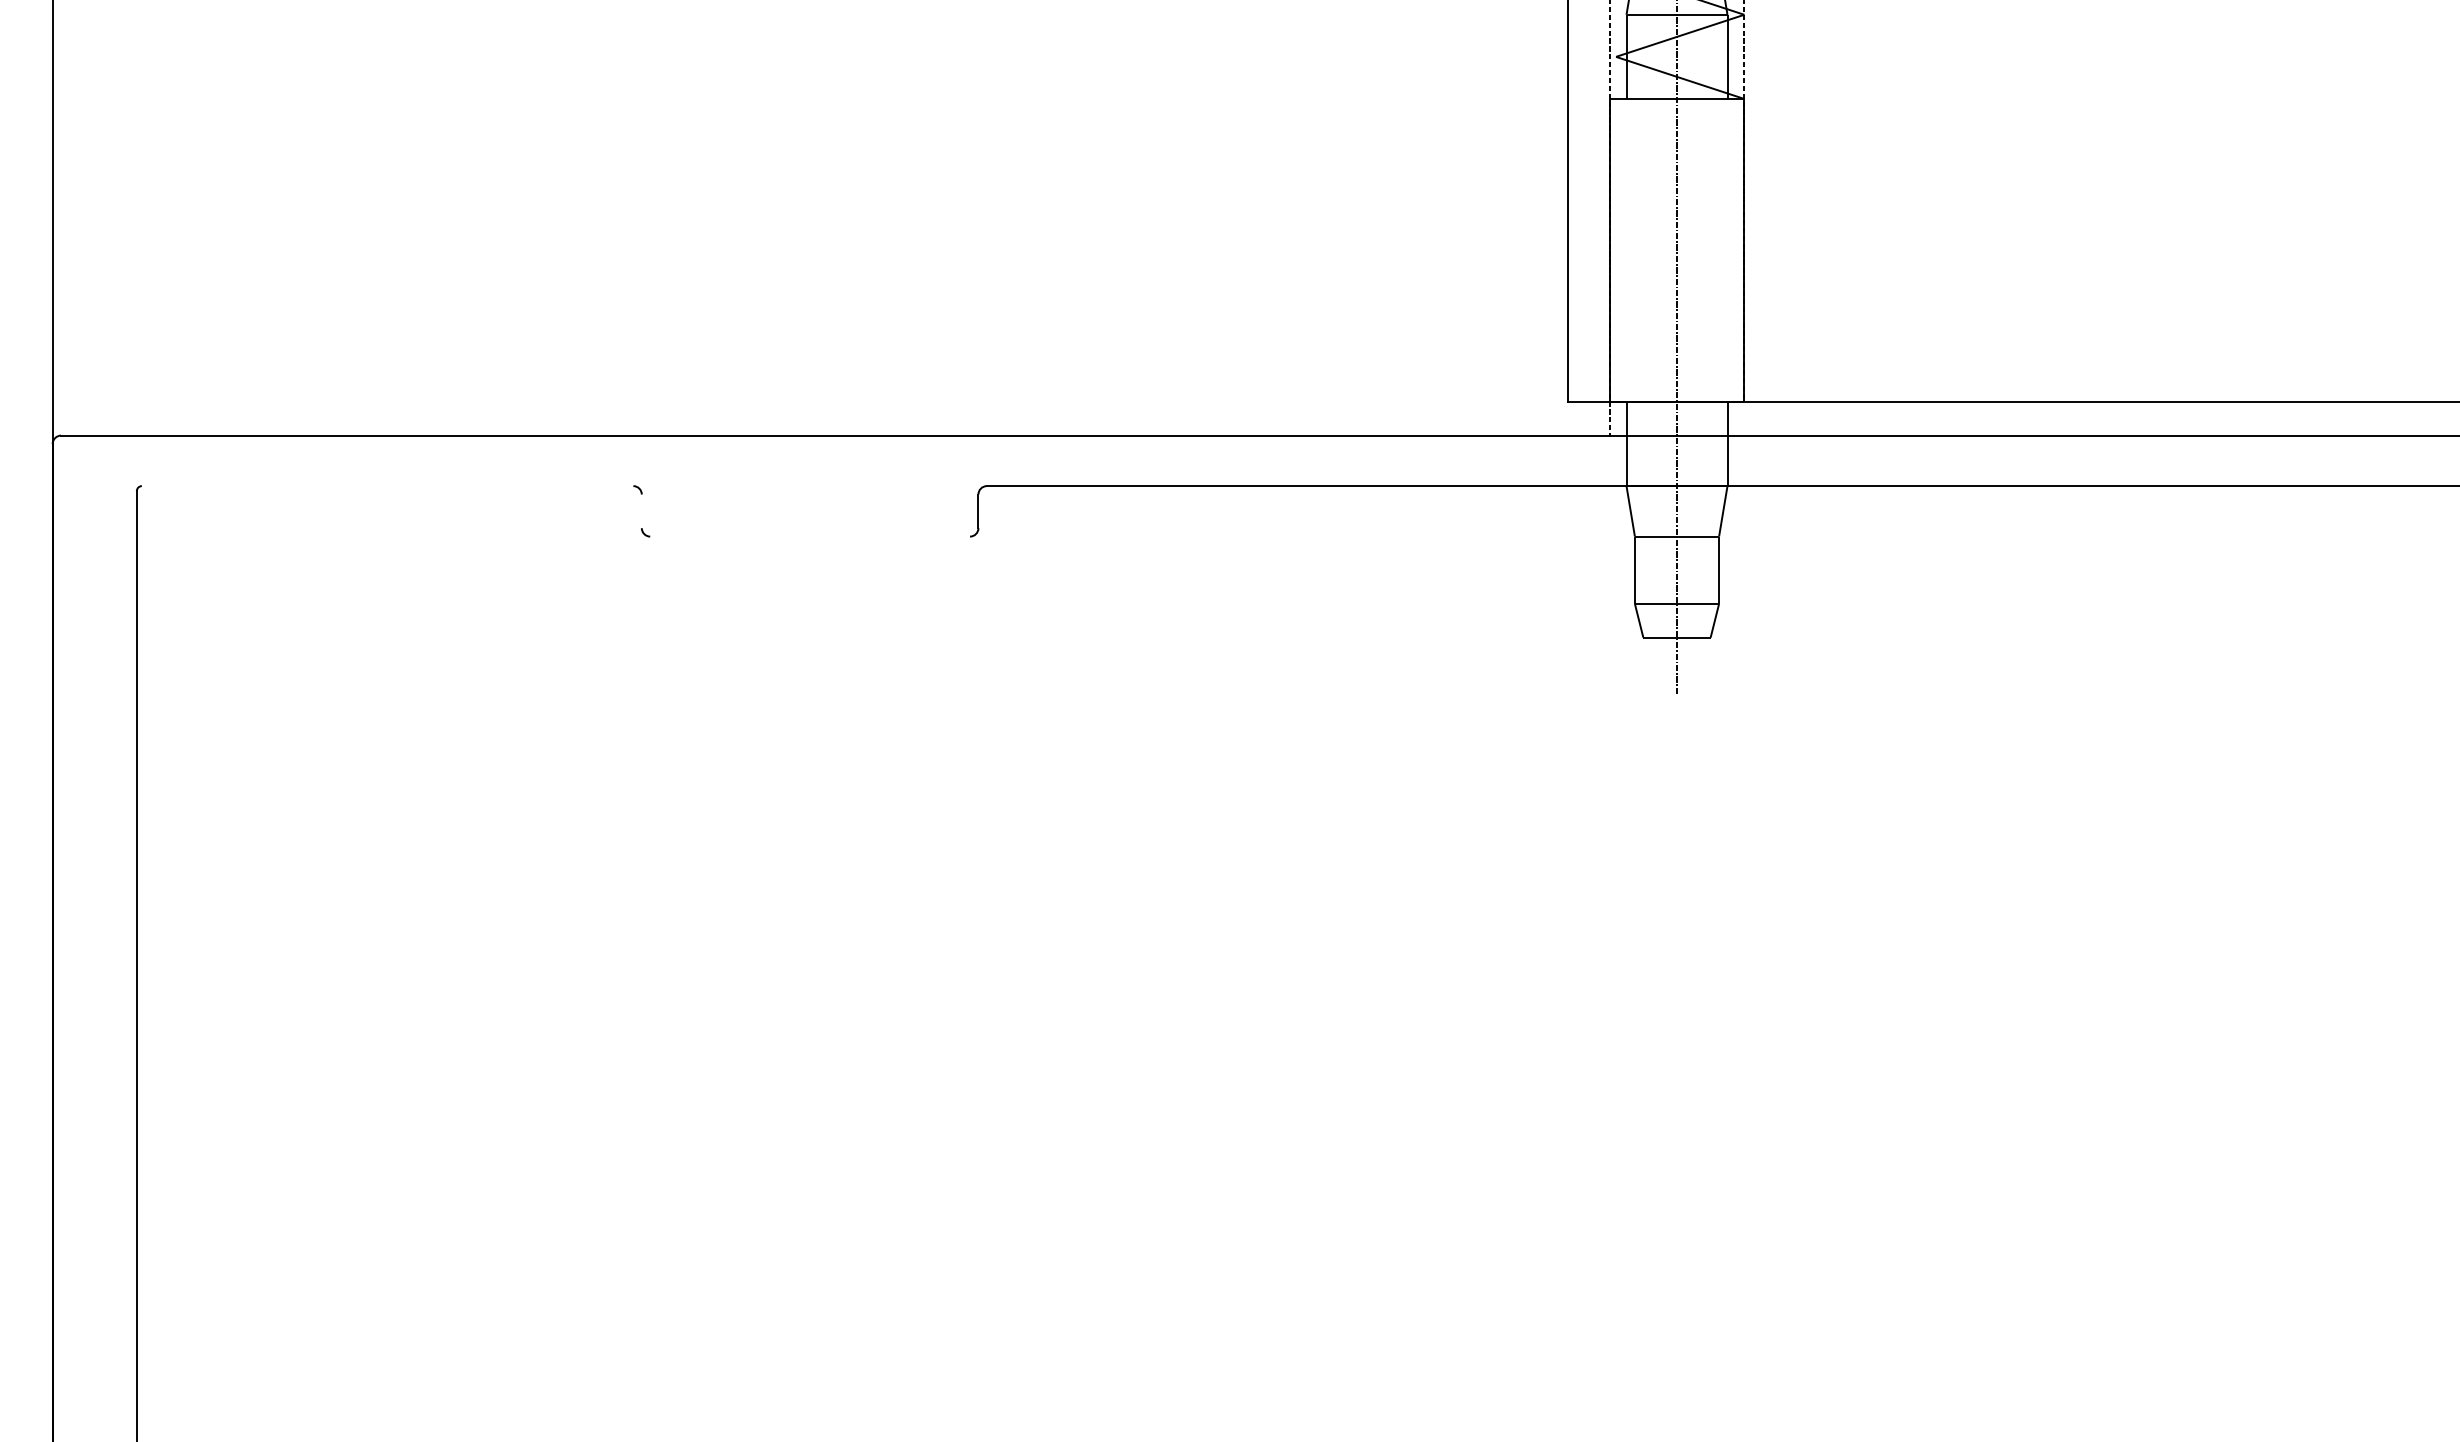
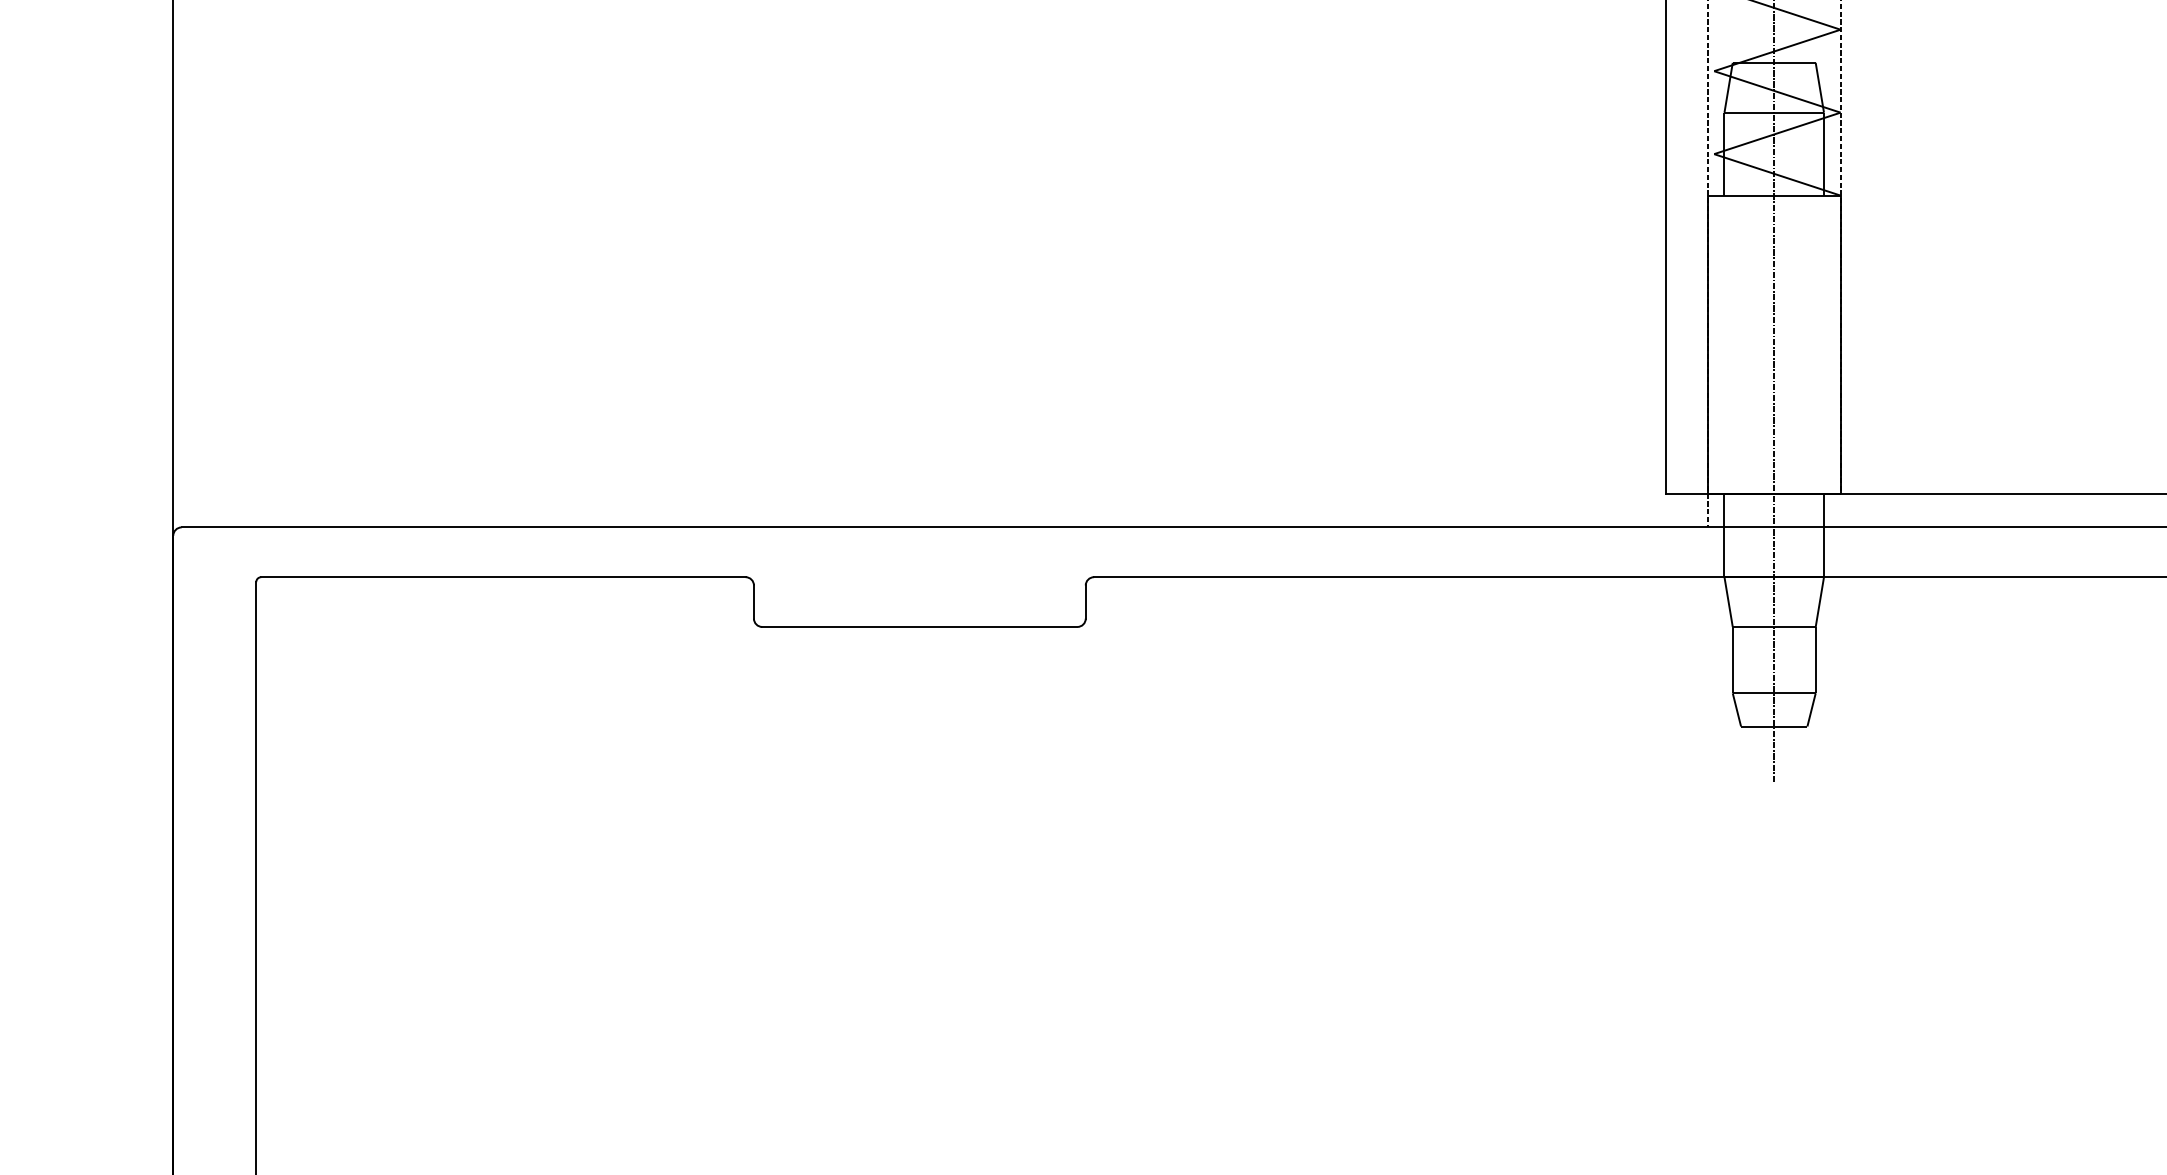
line: (387, 486) -> (503, 577), added
line: (641, 511) -> (753, 602), added
line: (810, 536) -> (920, 626), added

